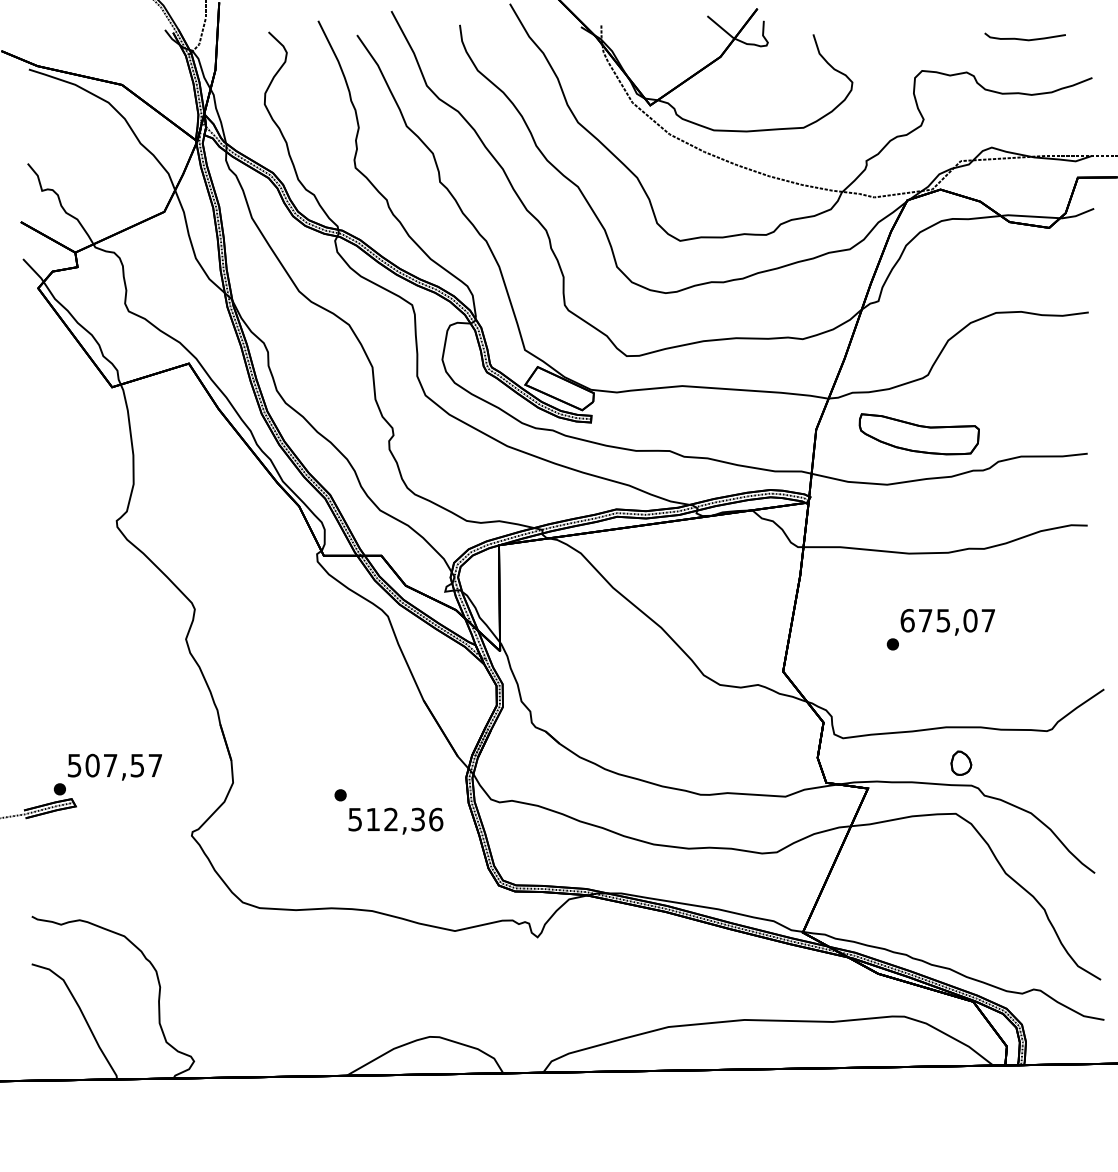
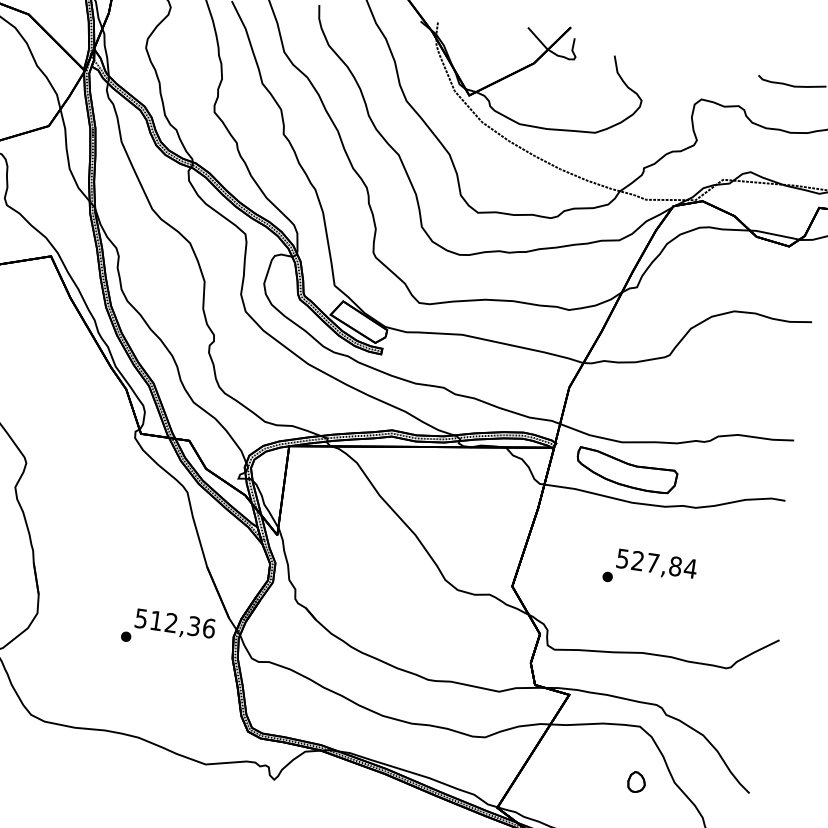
part: (918, 434) -> (626, 470), moved
text: (947, 620) -> (656, 563), 675,07 -> 527,84
part: (961, 762) -> (636, 781), moved
text: (395, 820) -> (174, 624), moved

